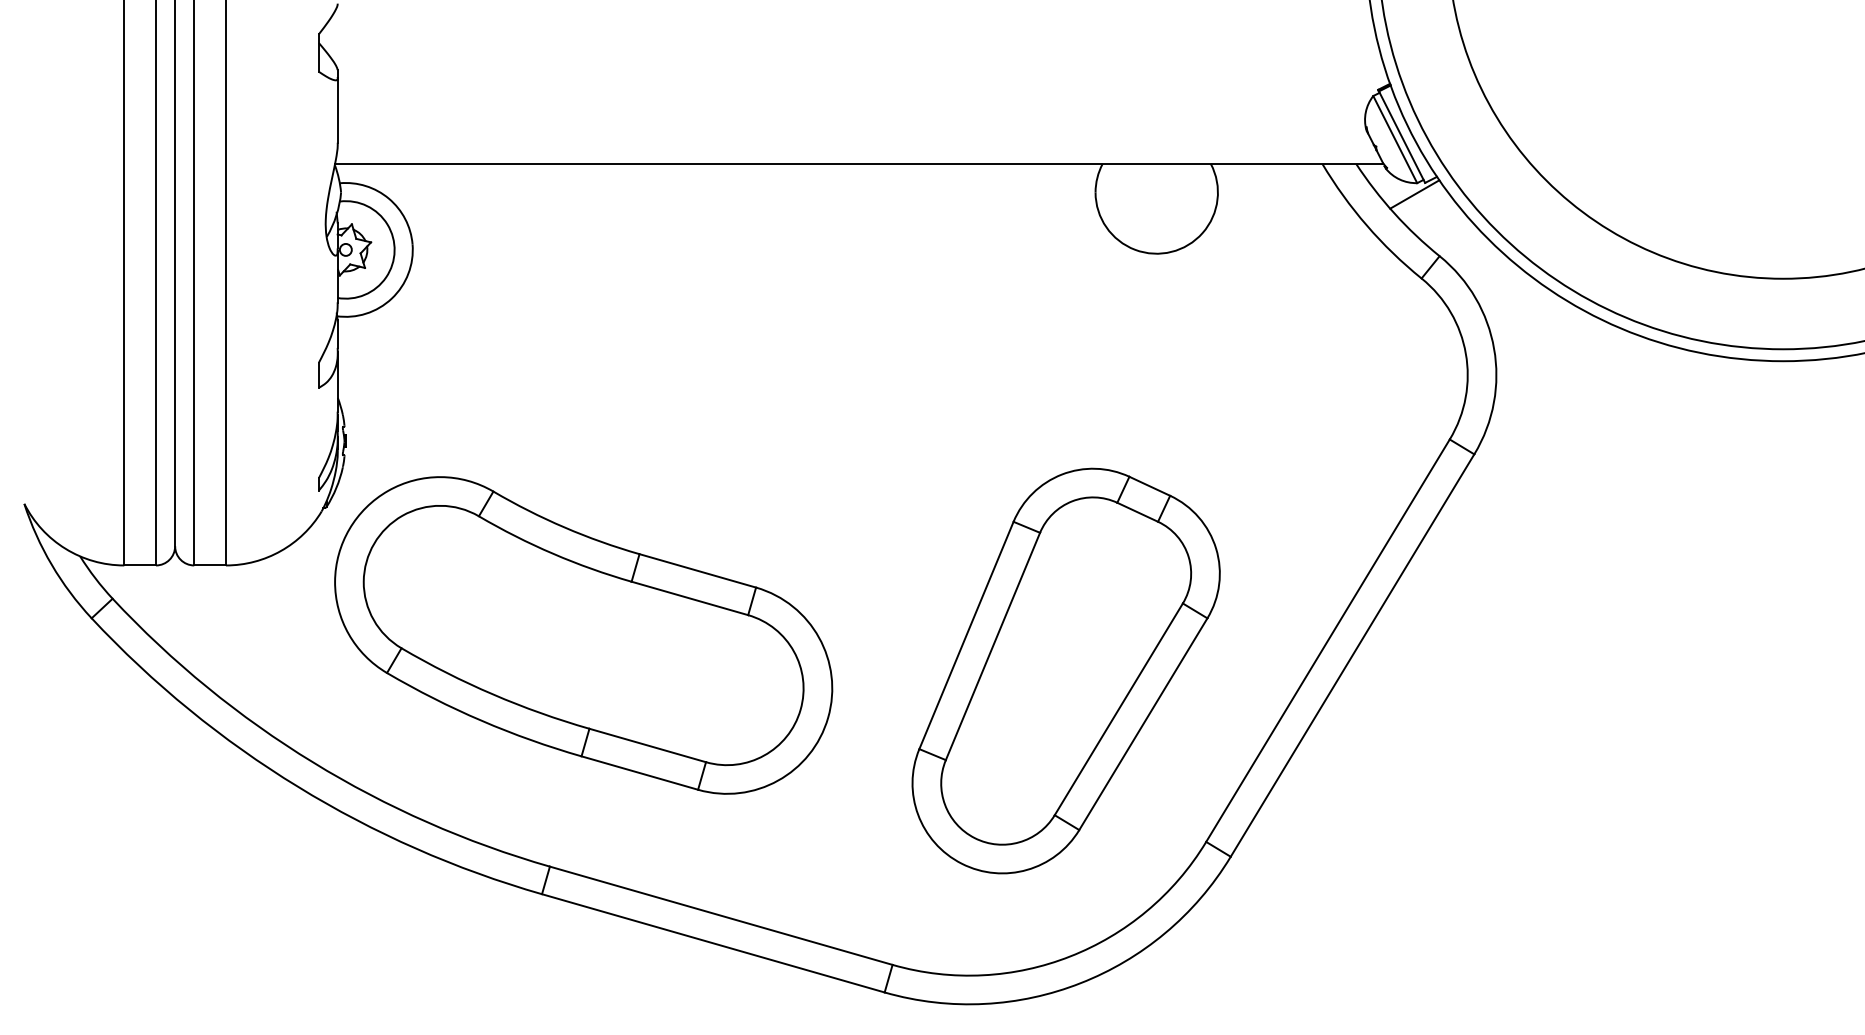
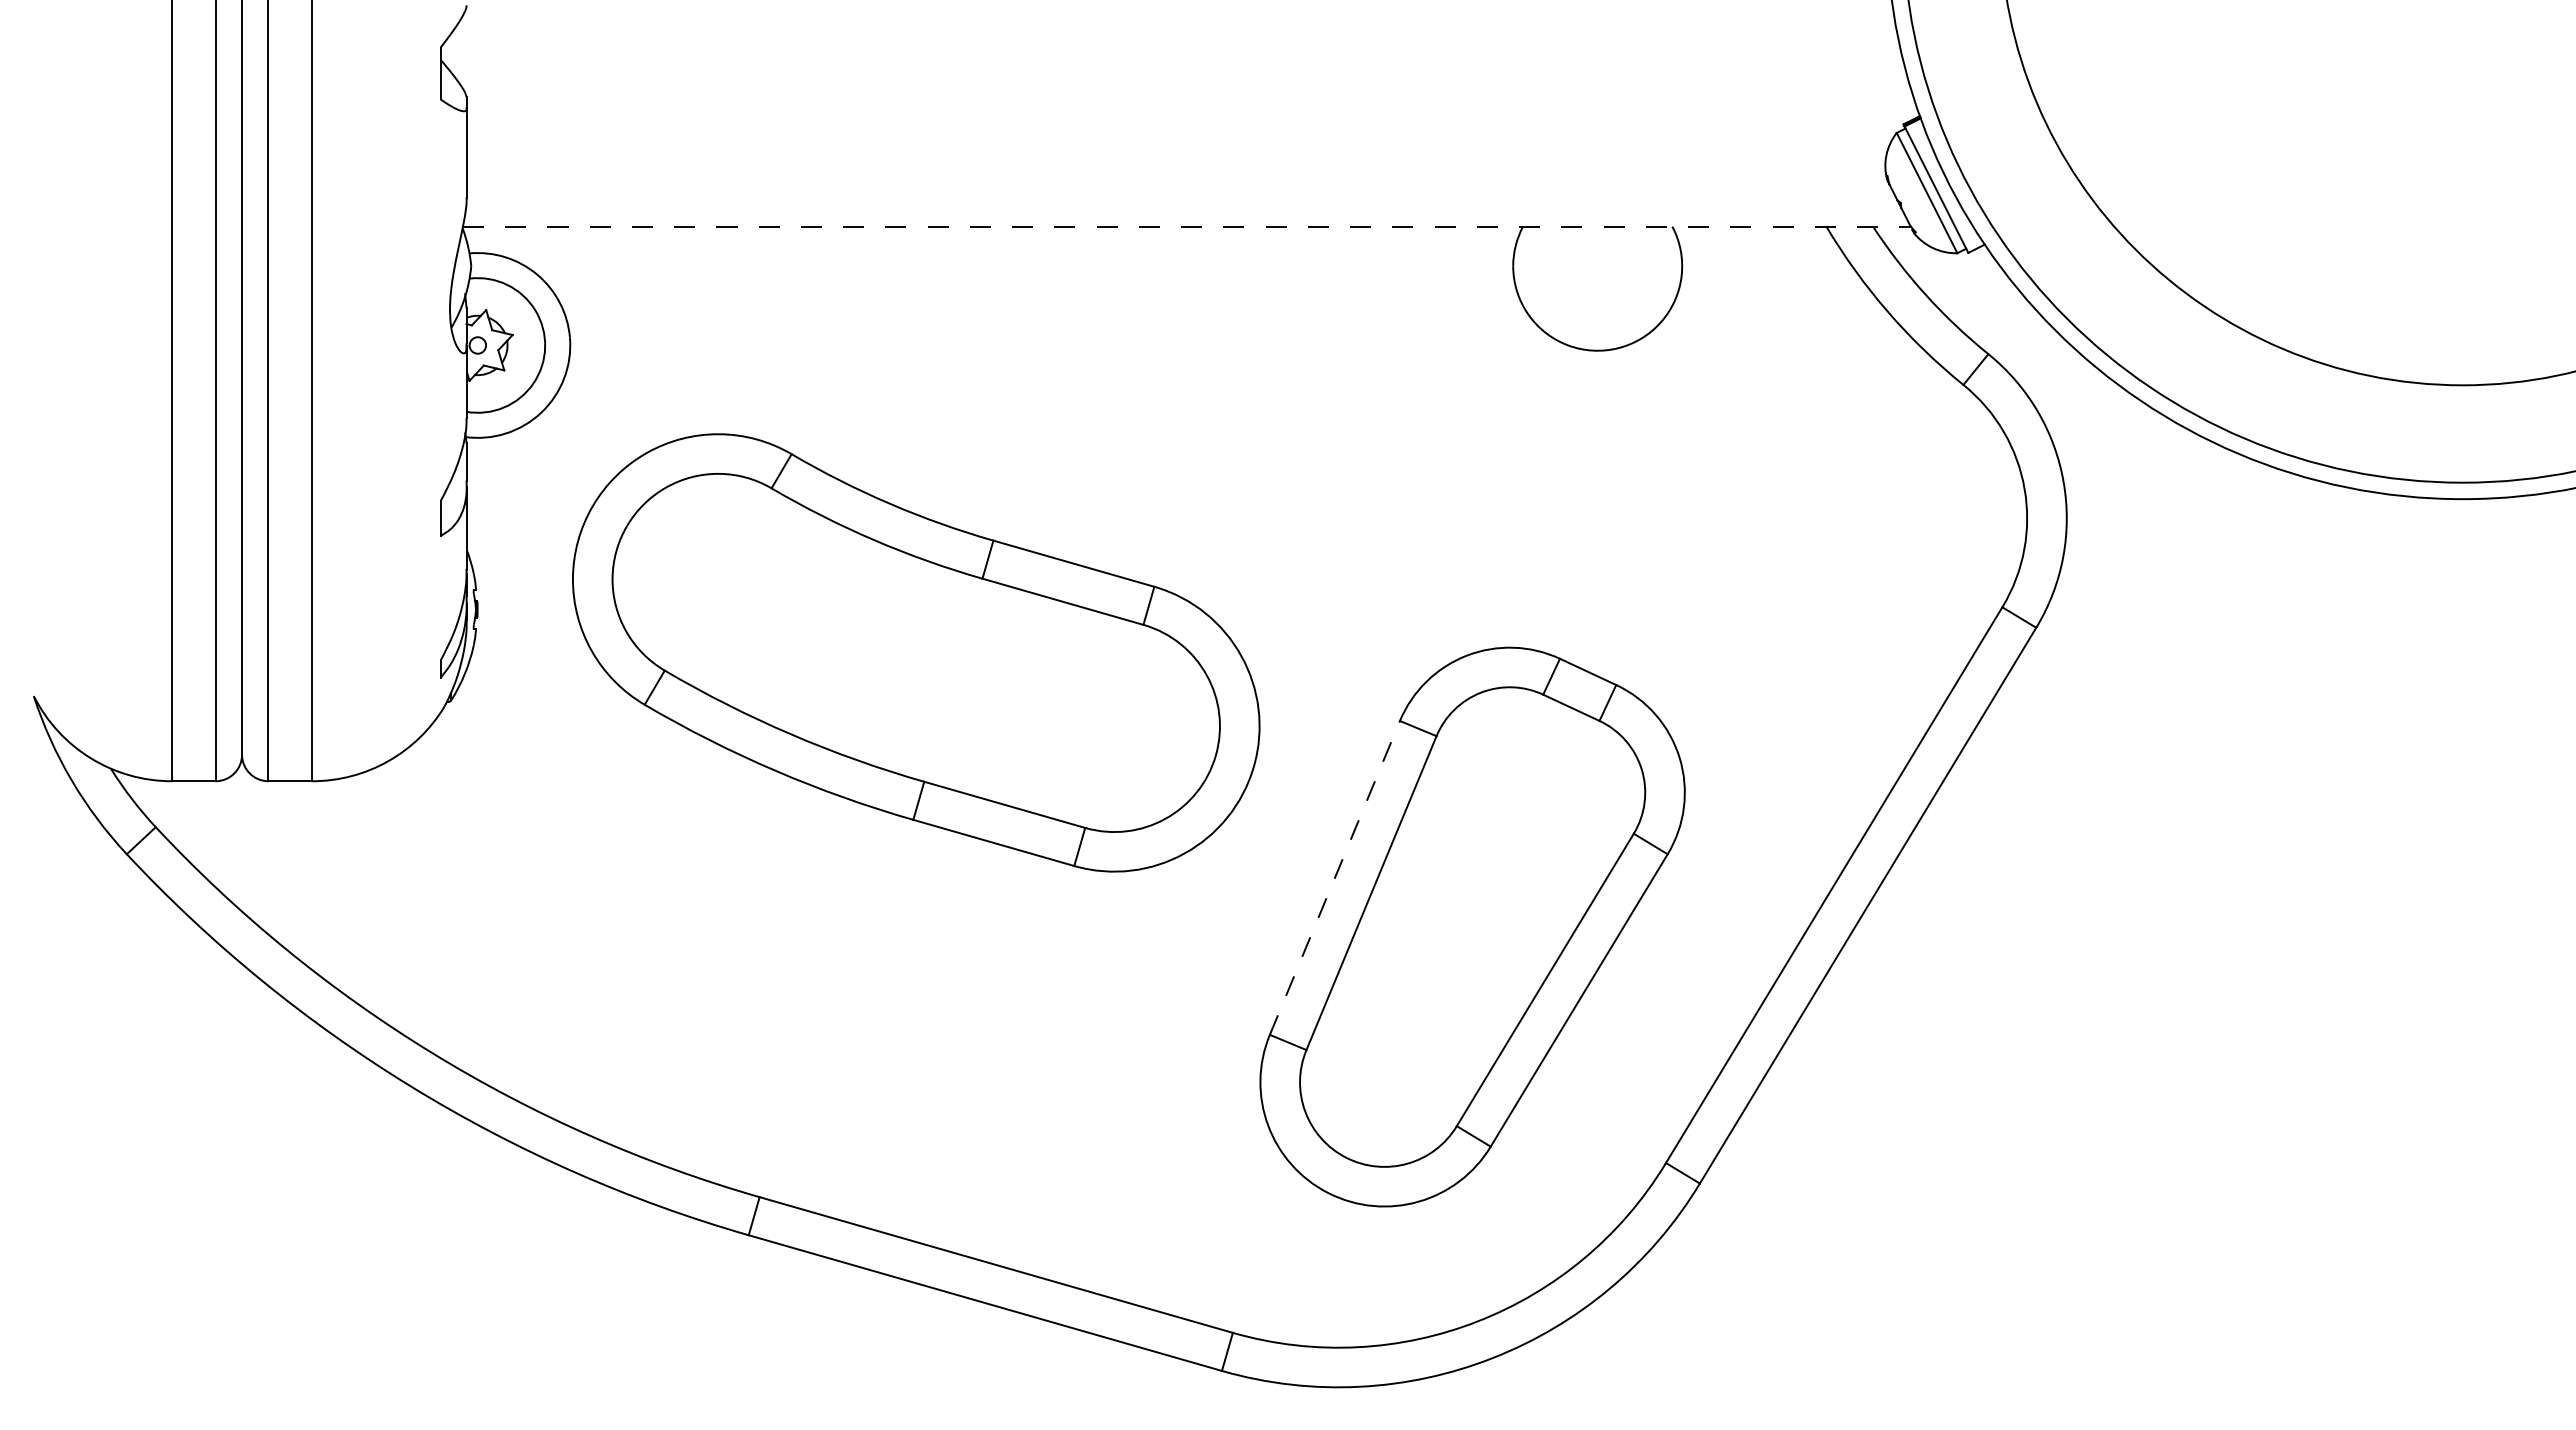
line: (859, 163) -> (1186, 226), solid -> dashed
line: (1415, 194) -> (1954, 268), removed
part: (583, 635) -> (916, 652), moved
line: (966, 635) -> (1334, 877), solid -> dashed

